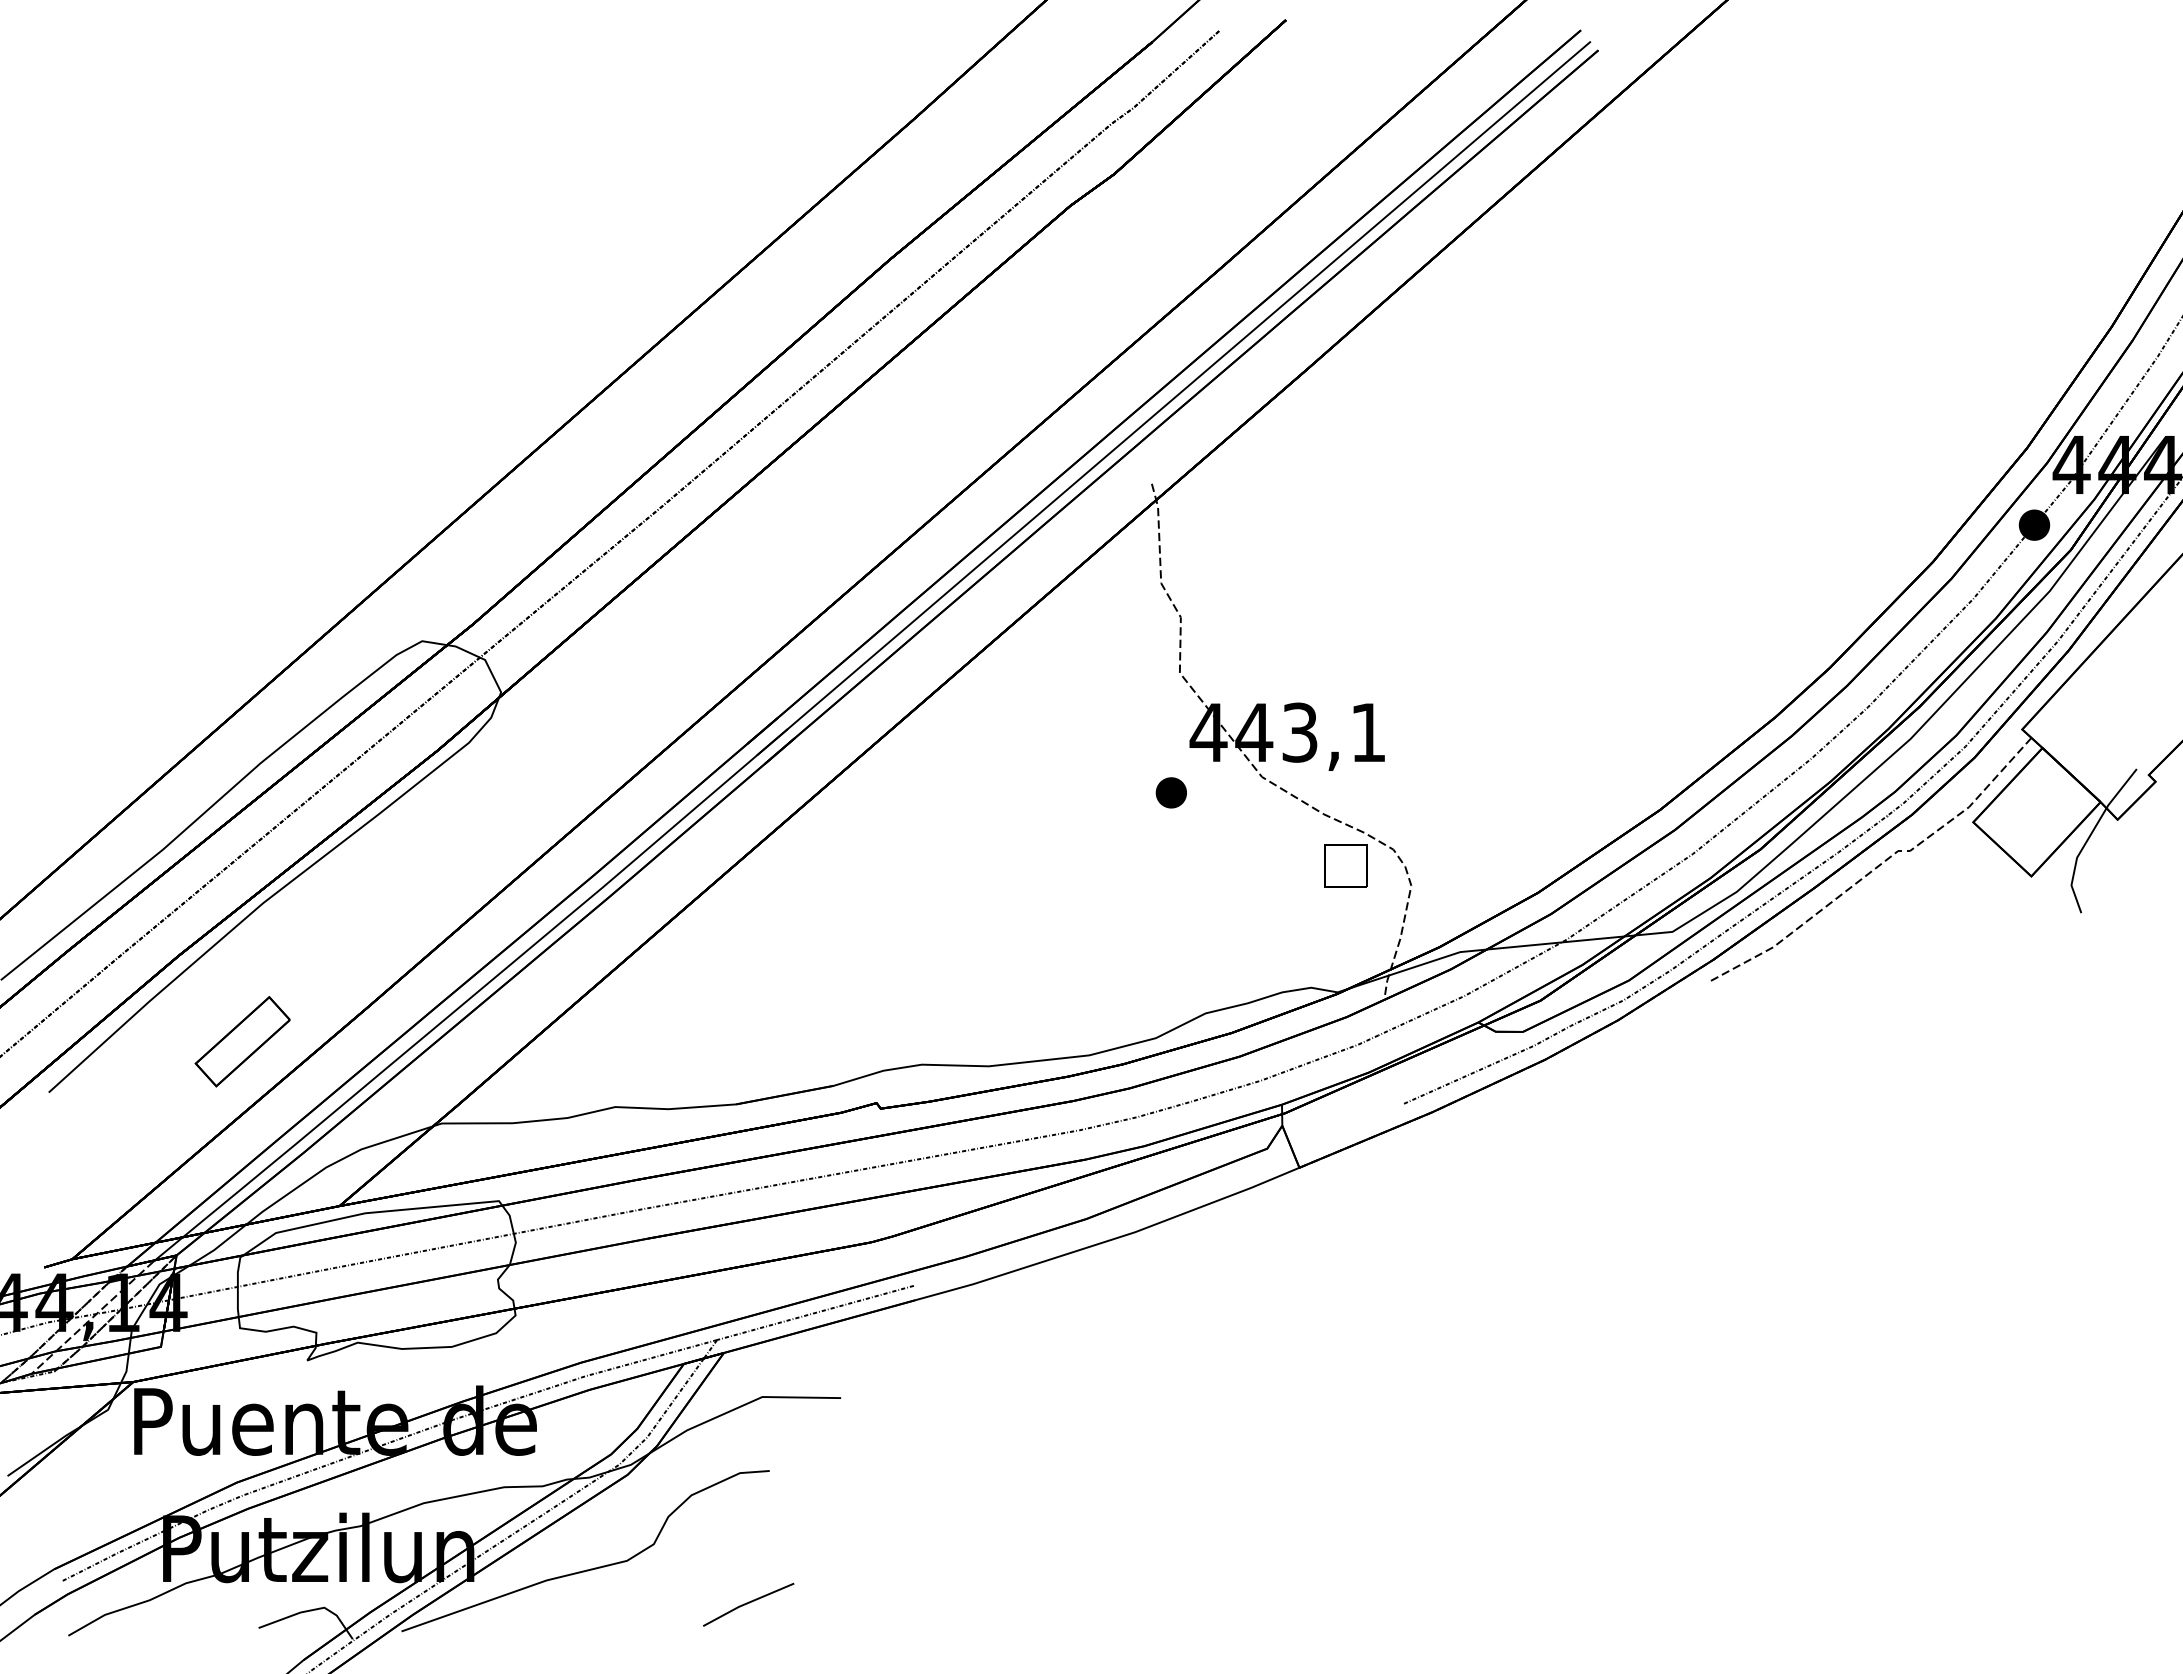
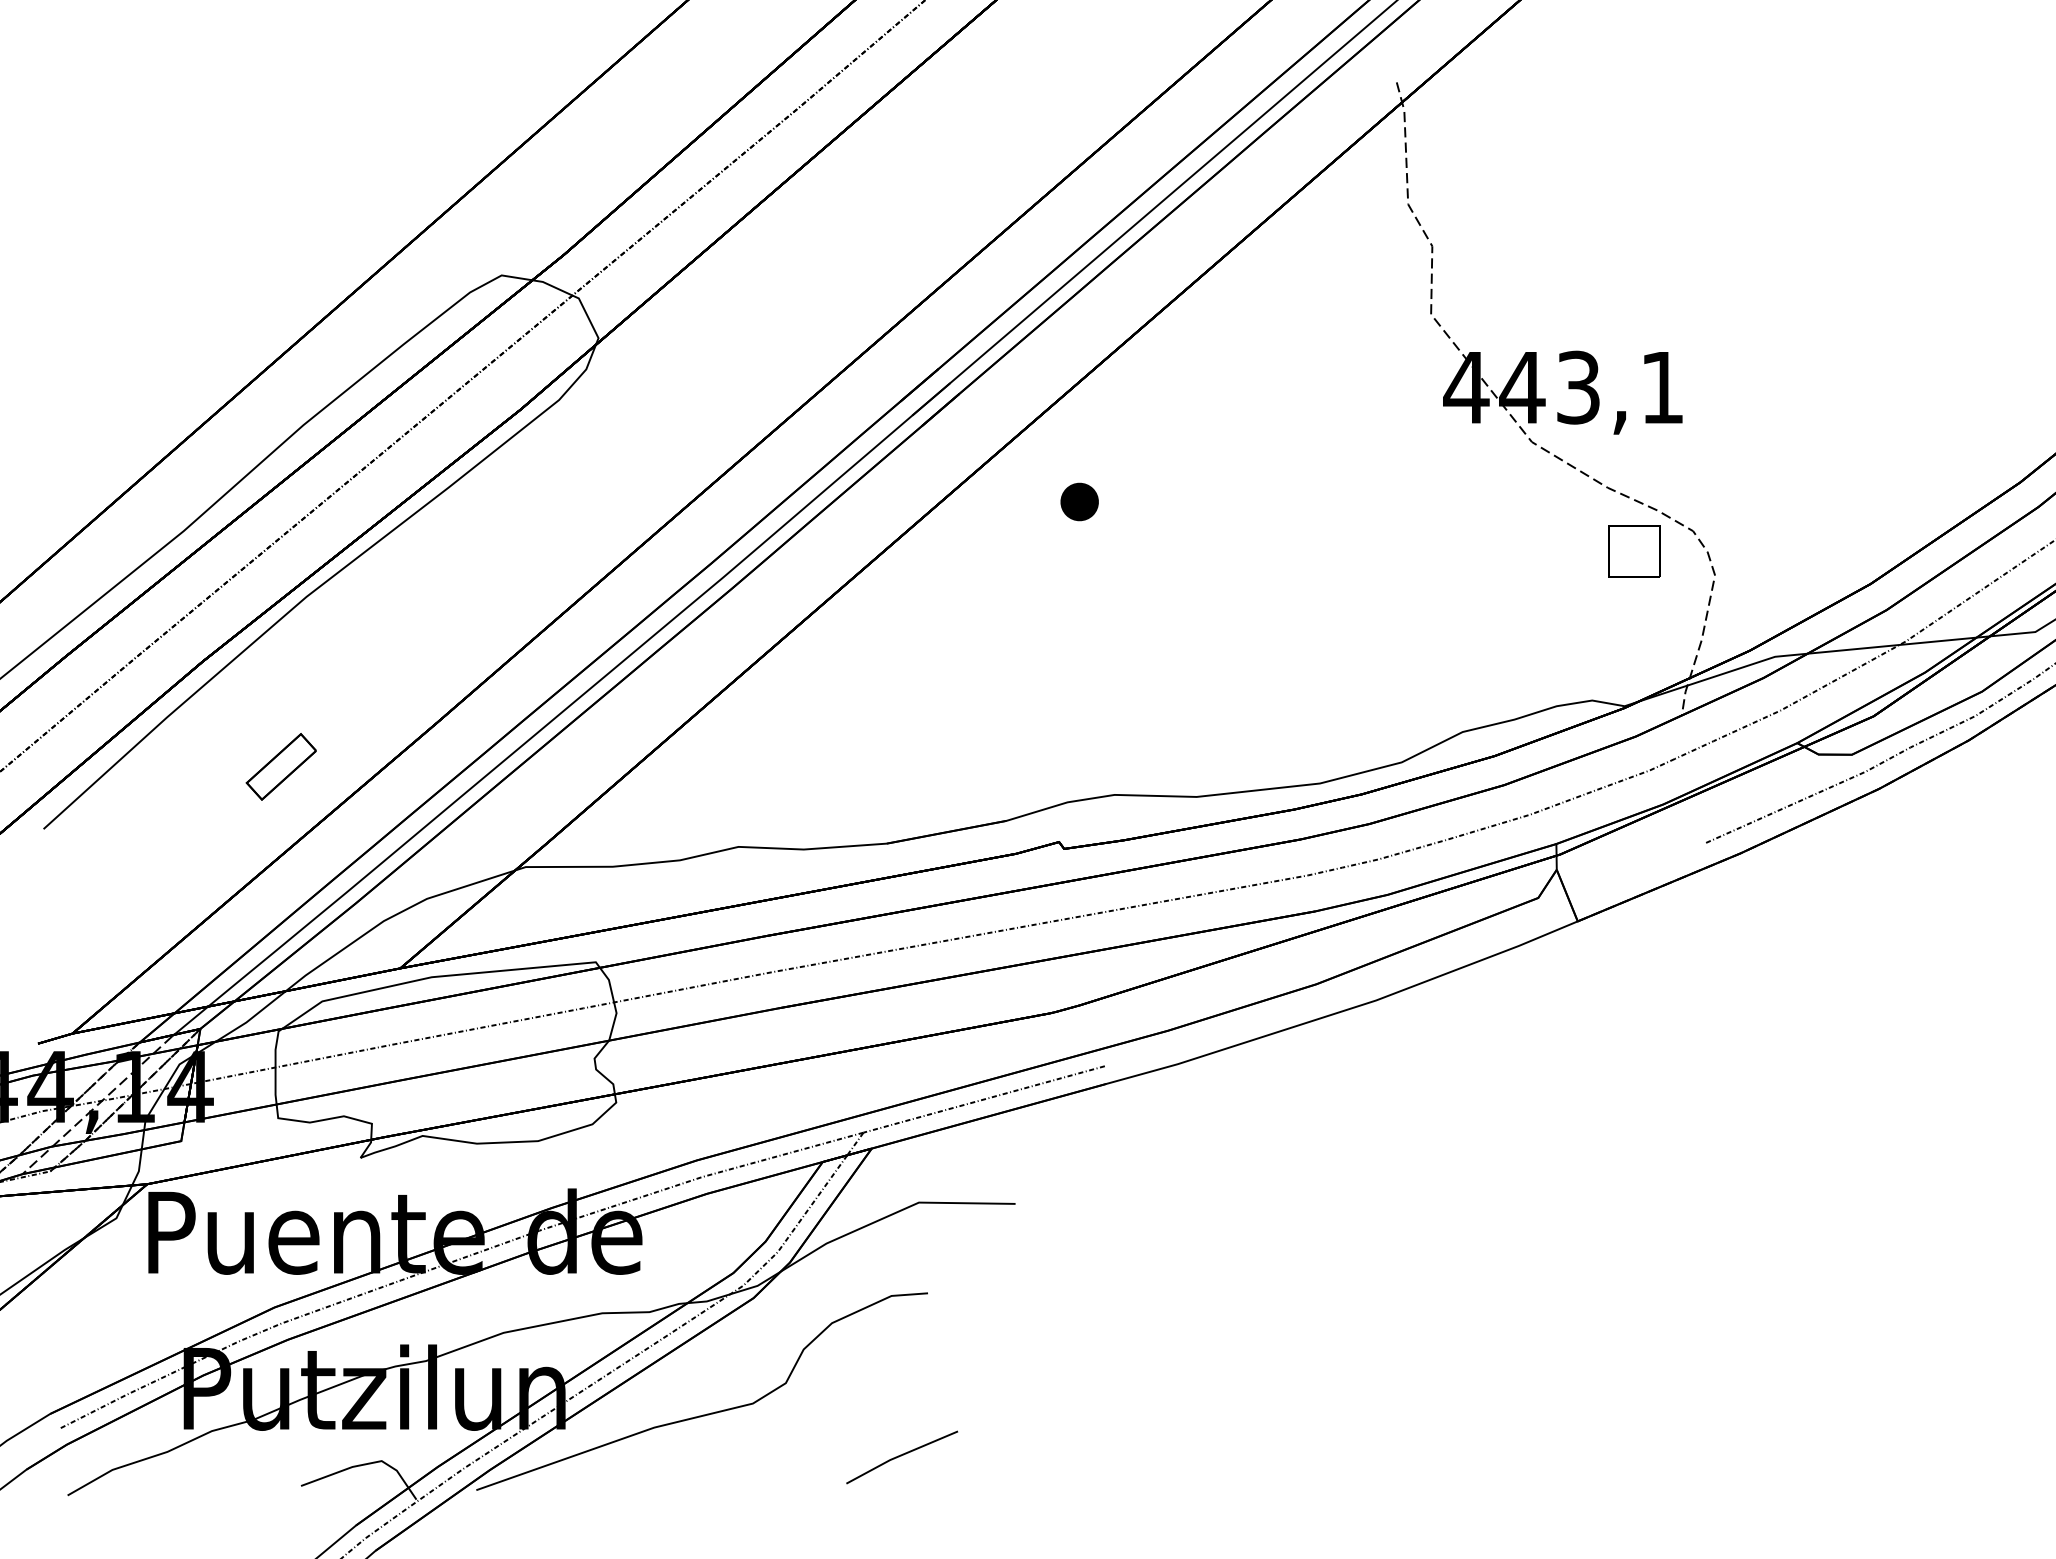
part: (1170, 792) -> (1078, 501), moved
part: (242, 1041) -> (281, 766), size x0.6

